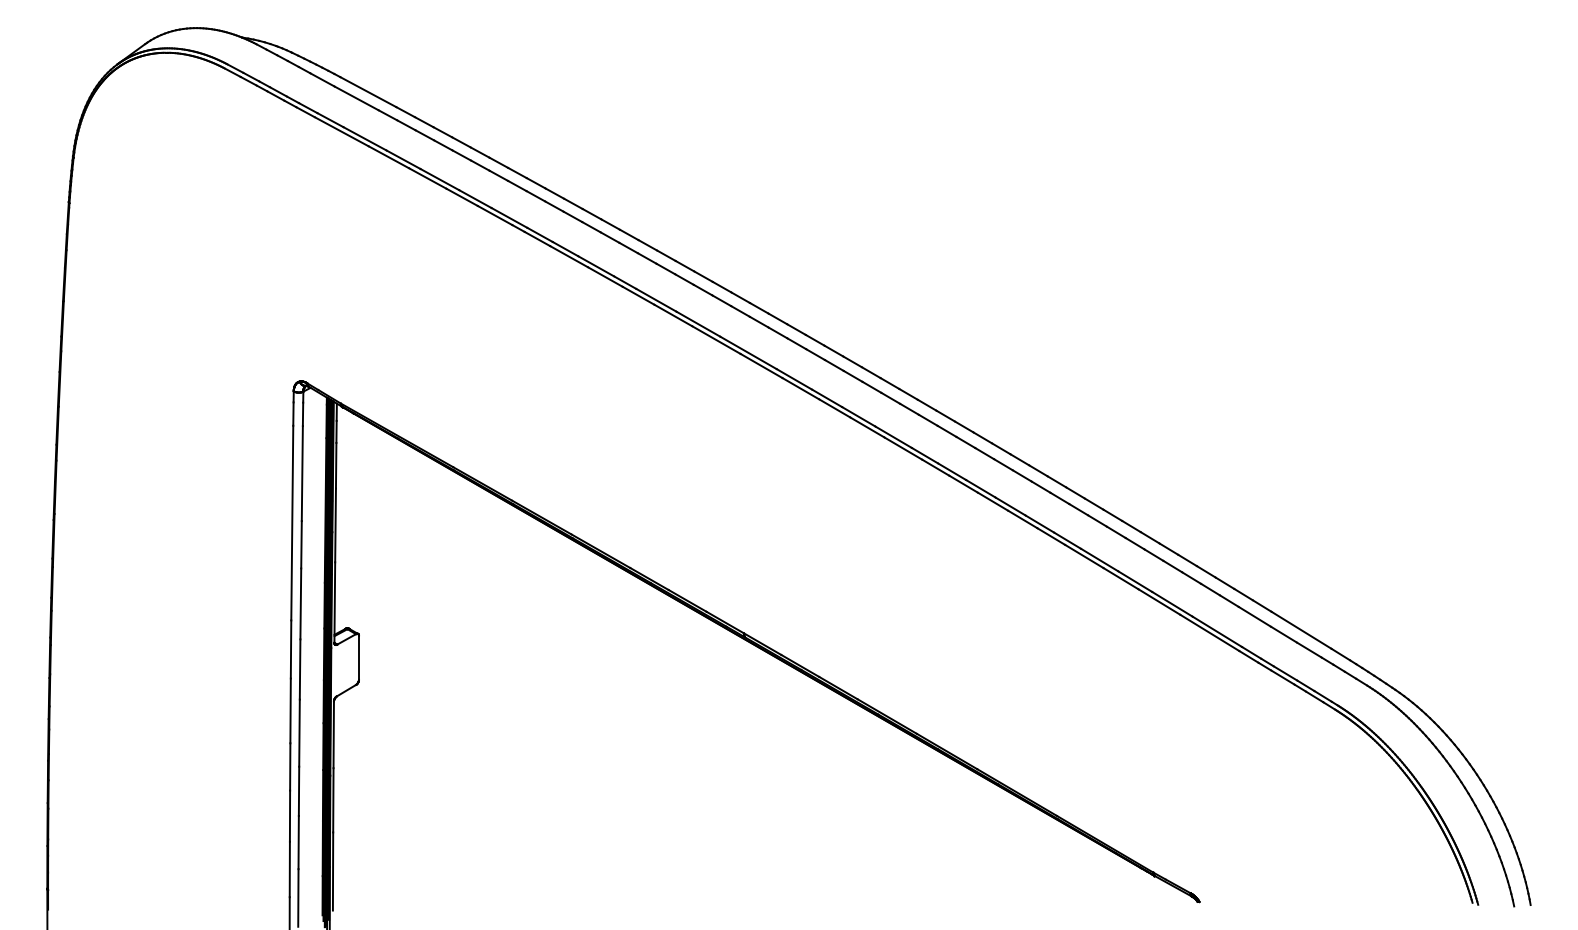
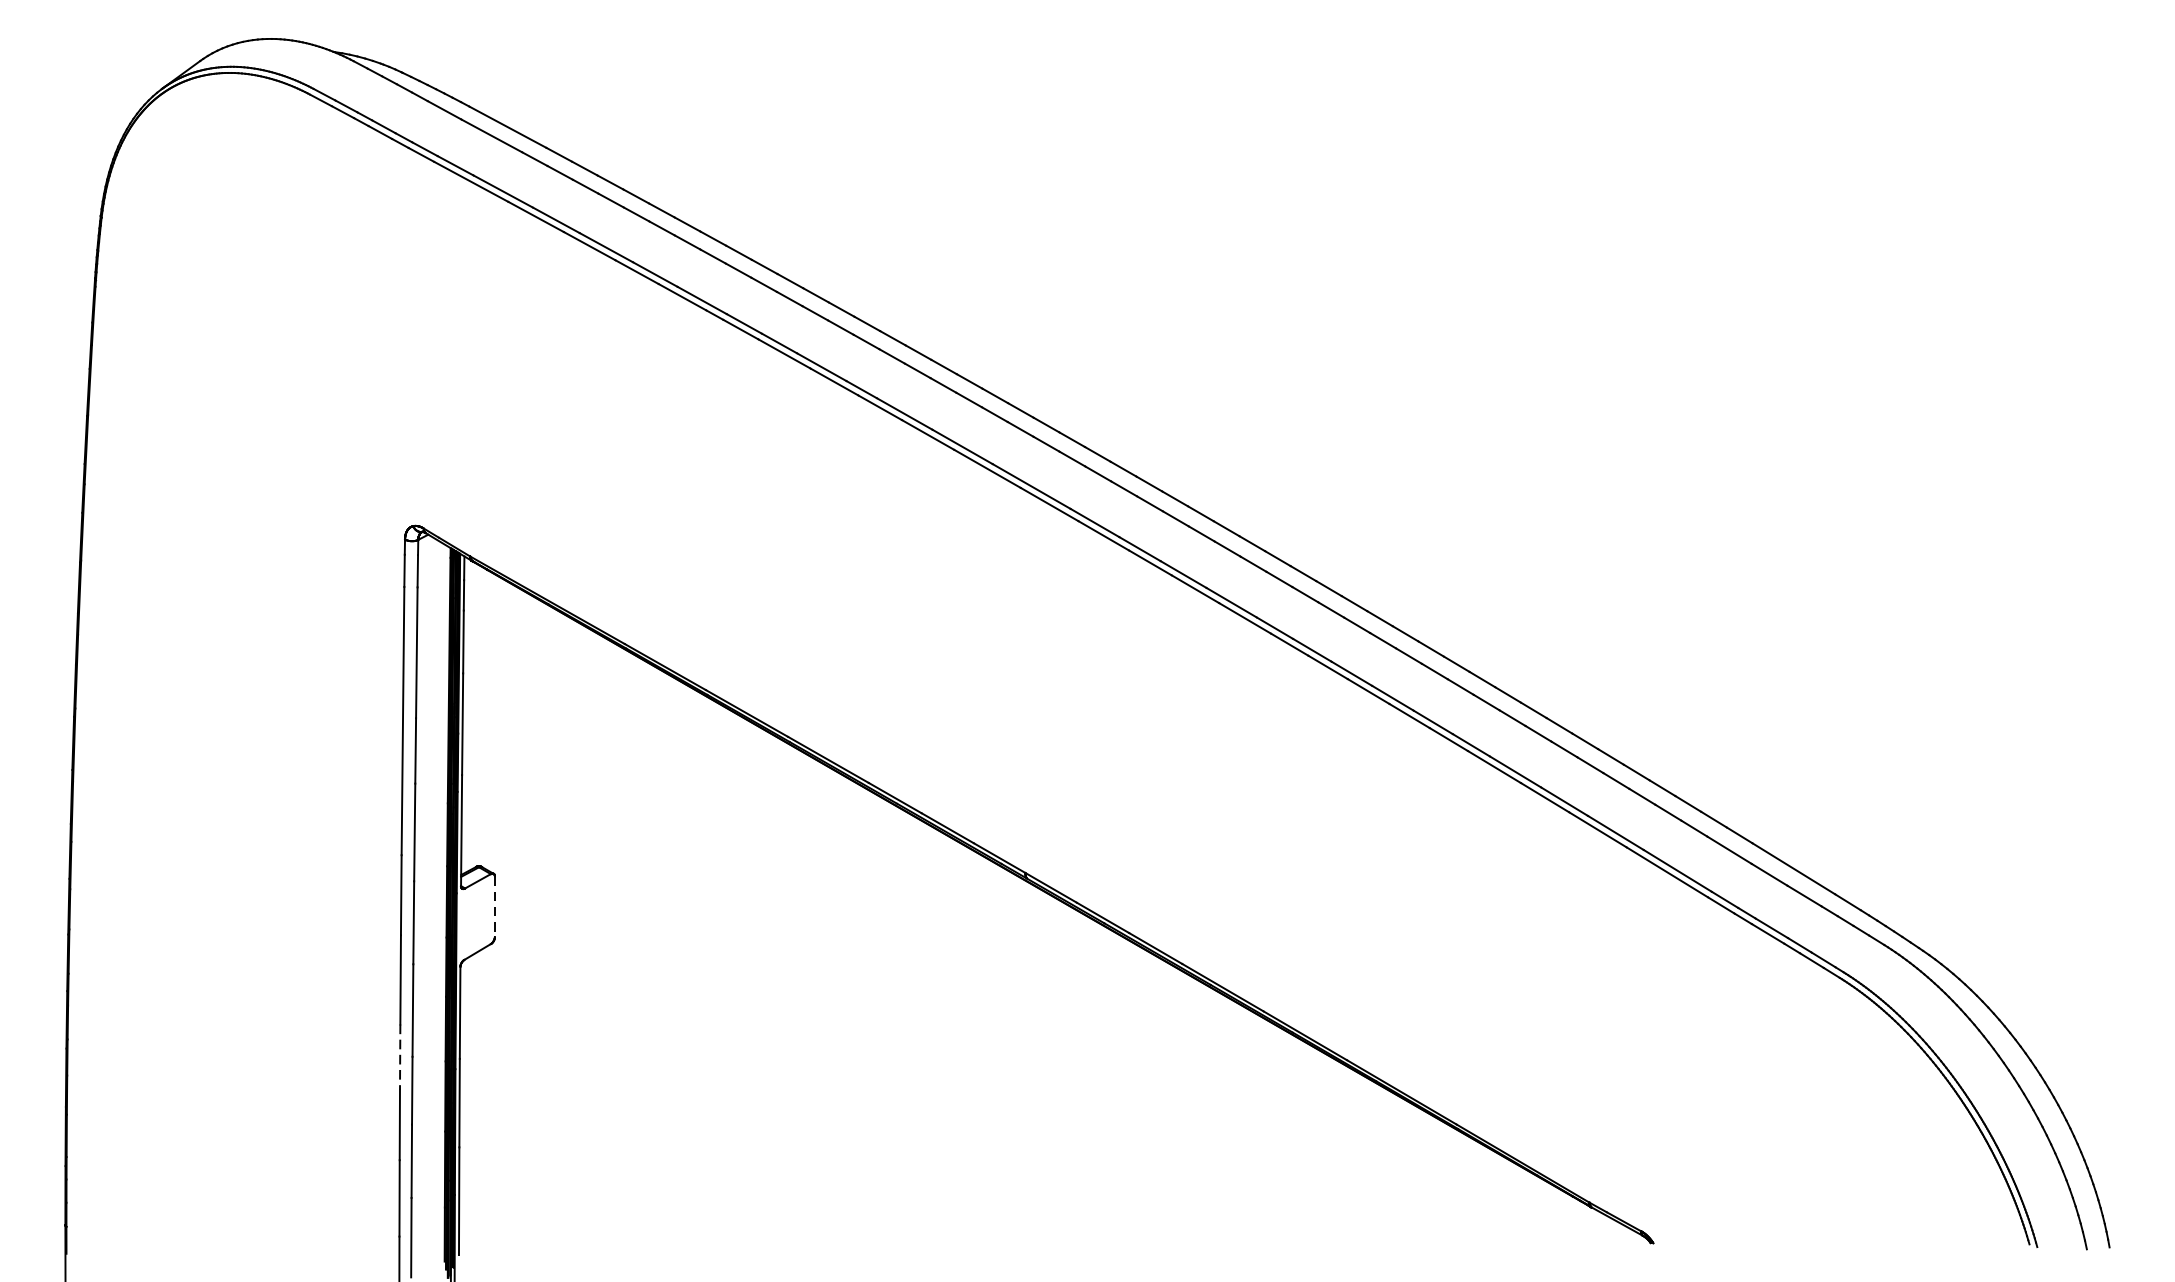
line: (359, 657) -> (495, 906), solid -> dashed
line: (290, 766) -> (400, 1056), solid -> dashed

